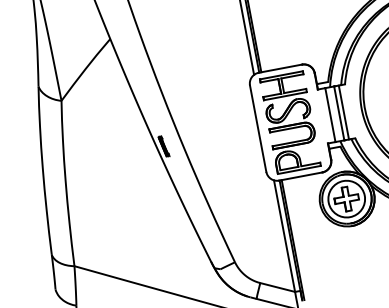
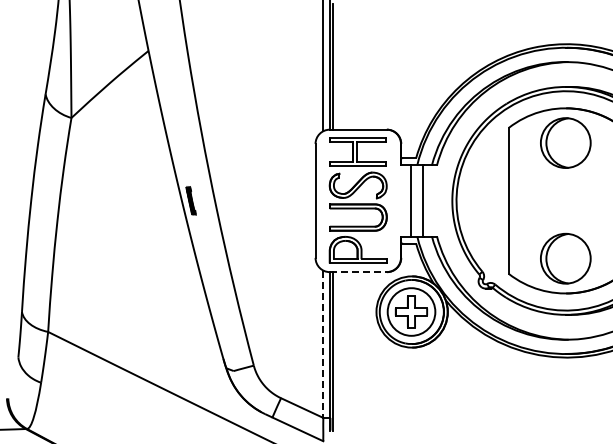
line: (343, 112) -> (428, 200), removed
line: (300, 176) -> (358, 272), solid -> dashed
line: (284, 236) -> (323, 344), solid -> dashed

